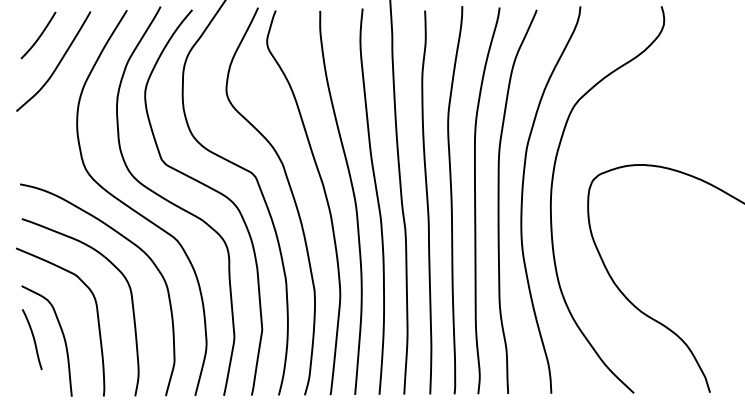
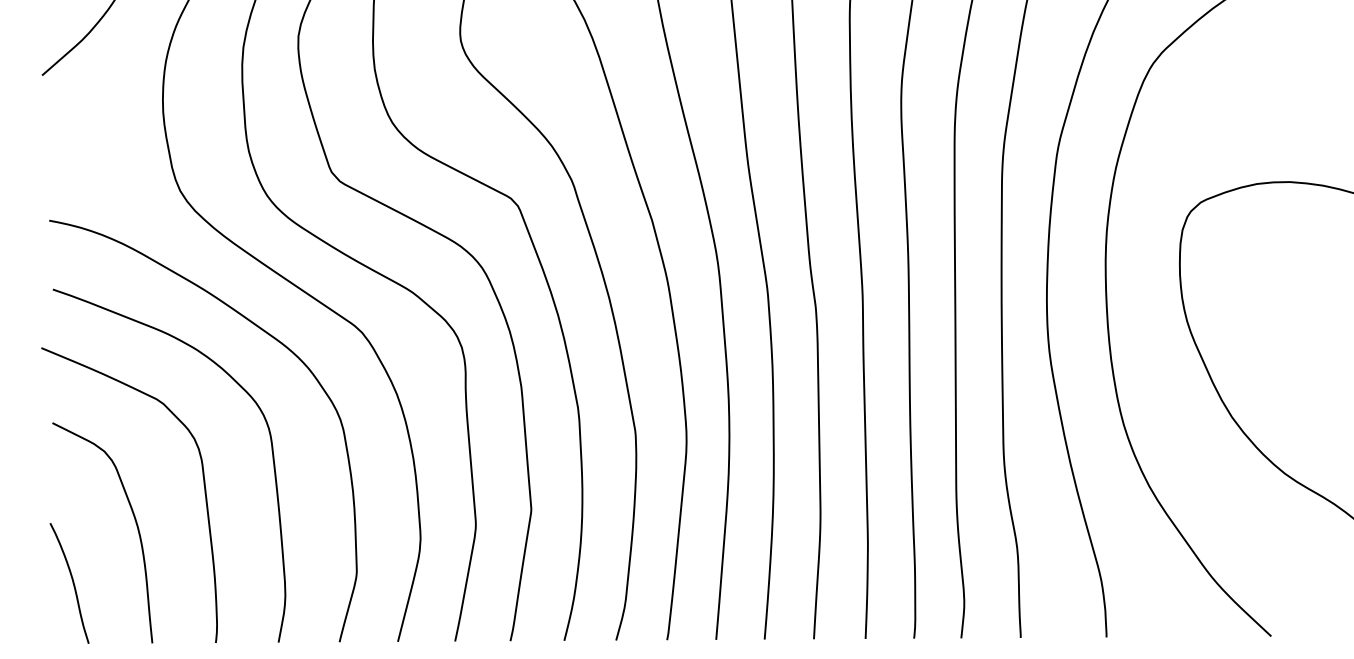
curve: (33, 339) -> (72, 583), moved

